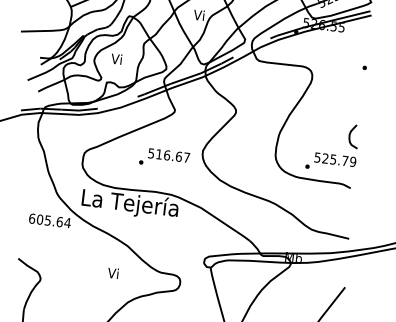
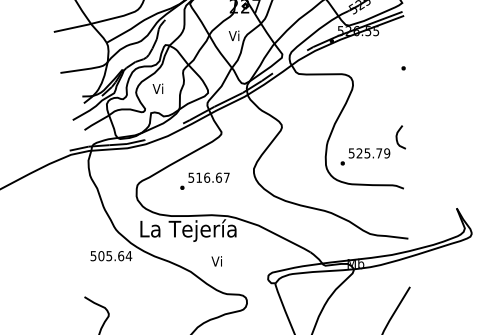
text: (164, 157) -> (204, 180), moved
text: (331, 162) -> (365, 156), moved
text: (32, 219) -> (93, 256), 605.64 -> 505.64
text: (112, 273) -> (216, 261), moved

